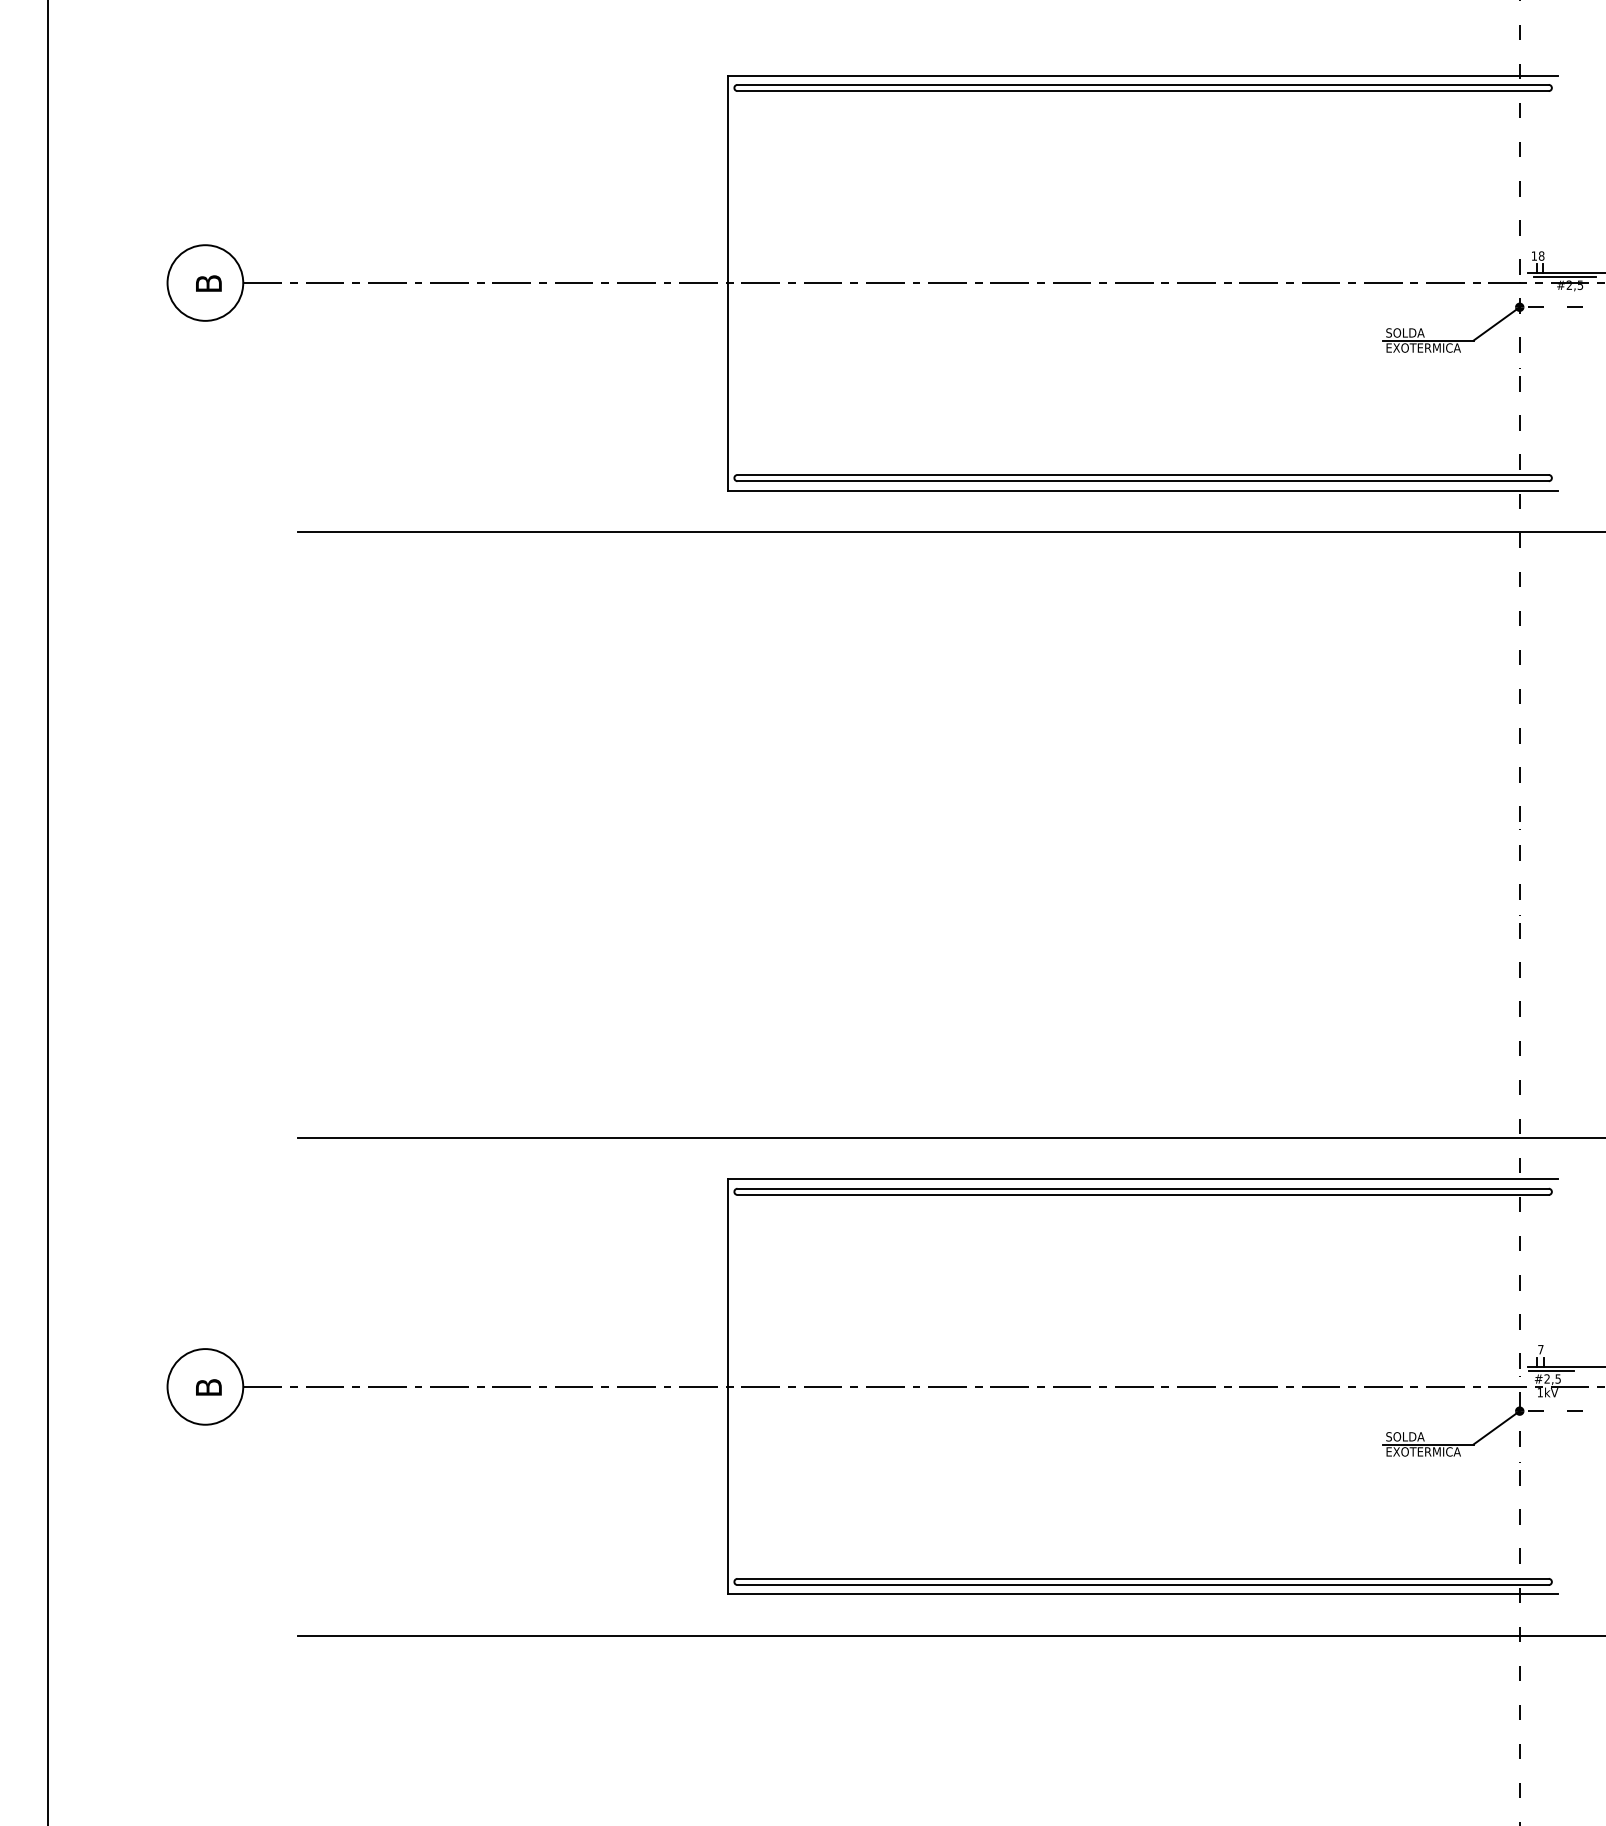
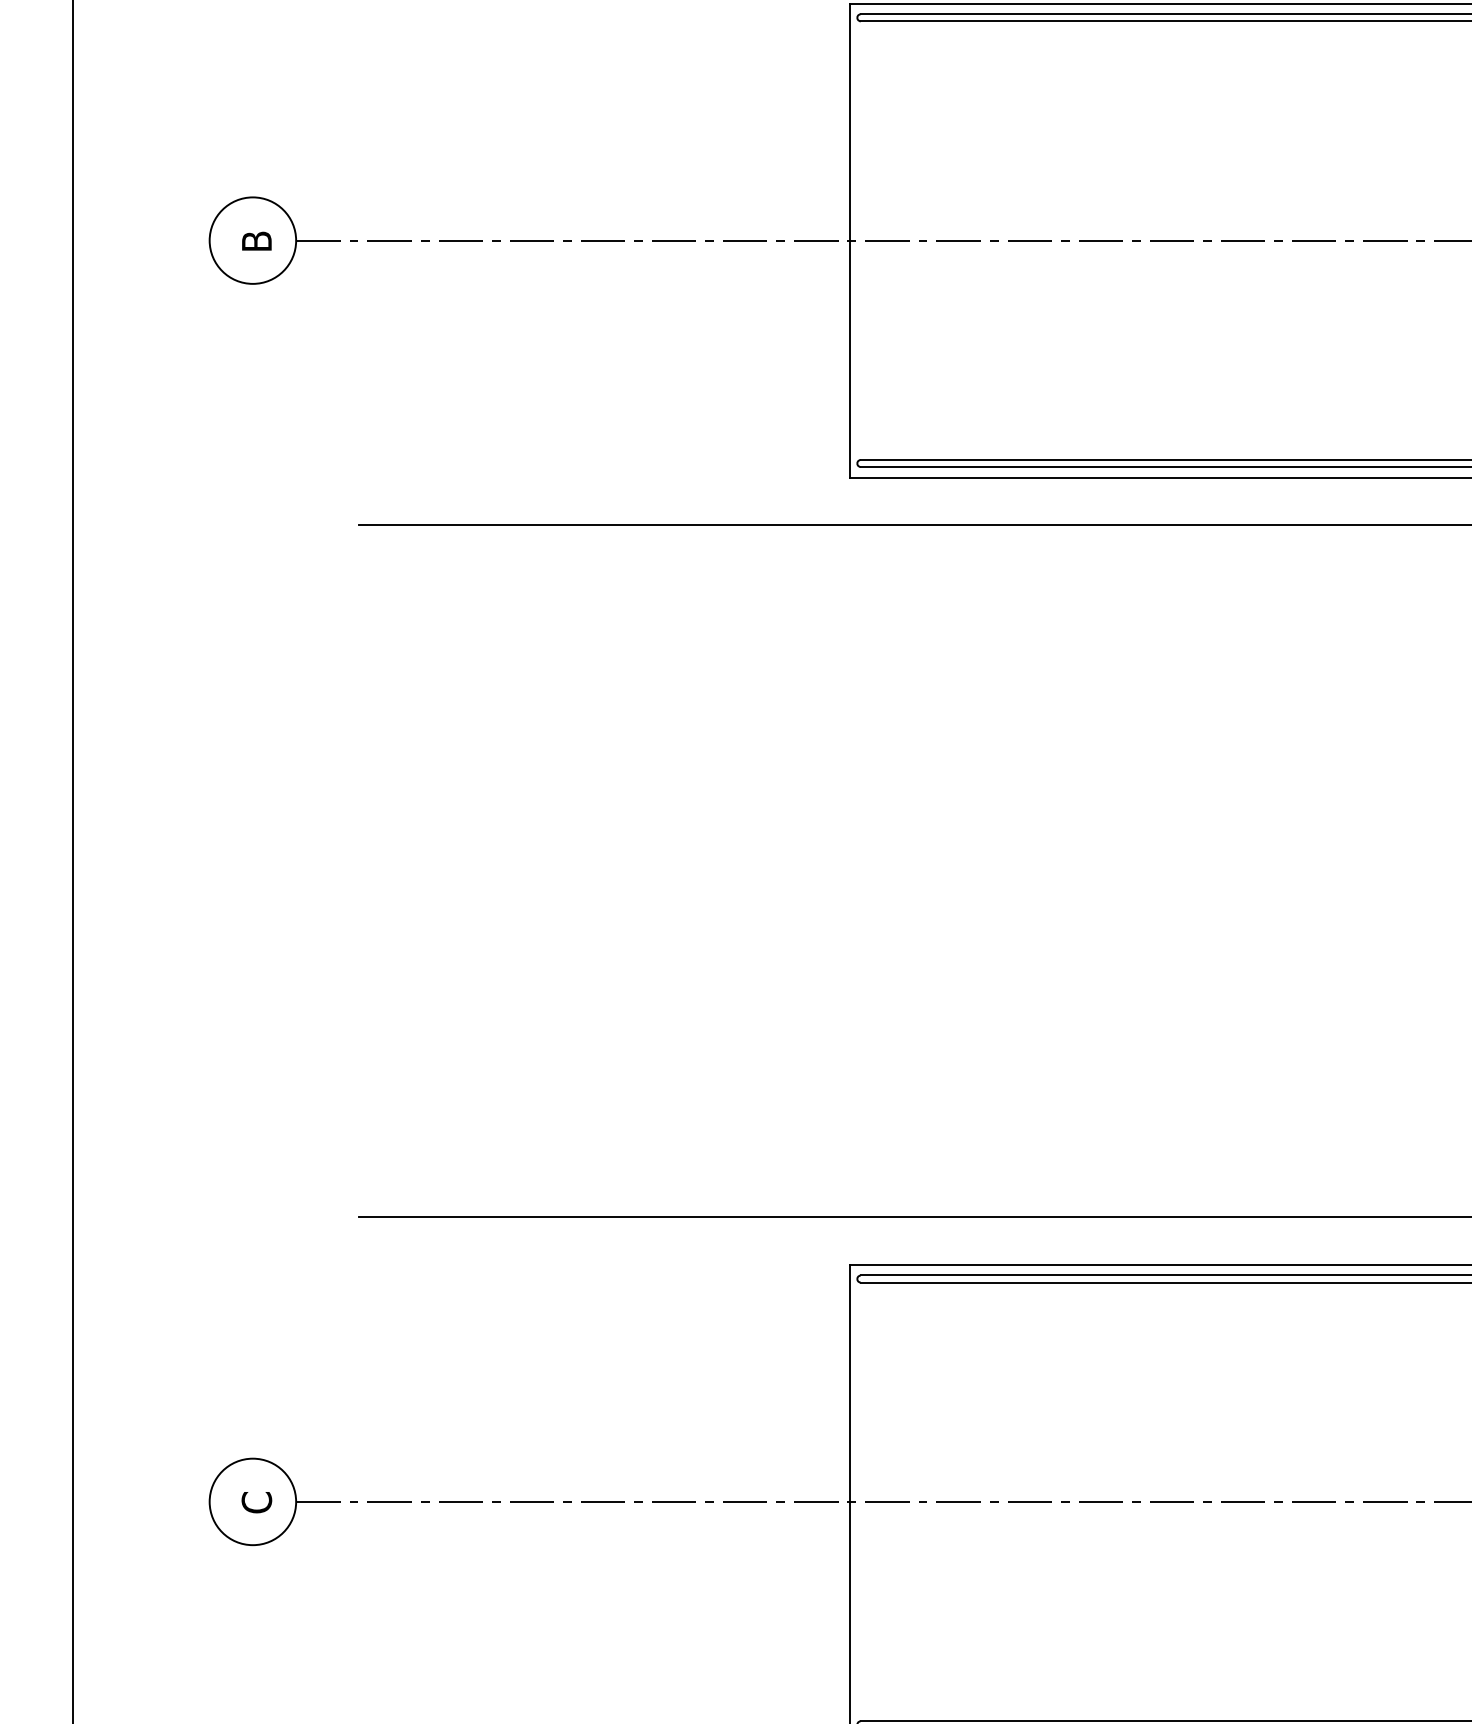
text: (208, 1387) -> (256, 1502), B -> C

